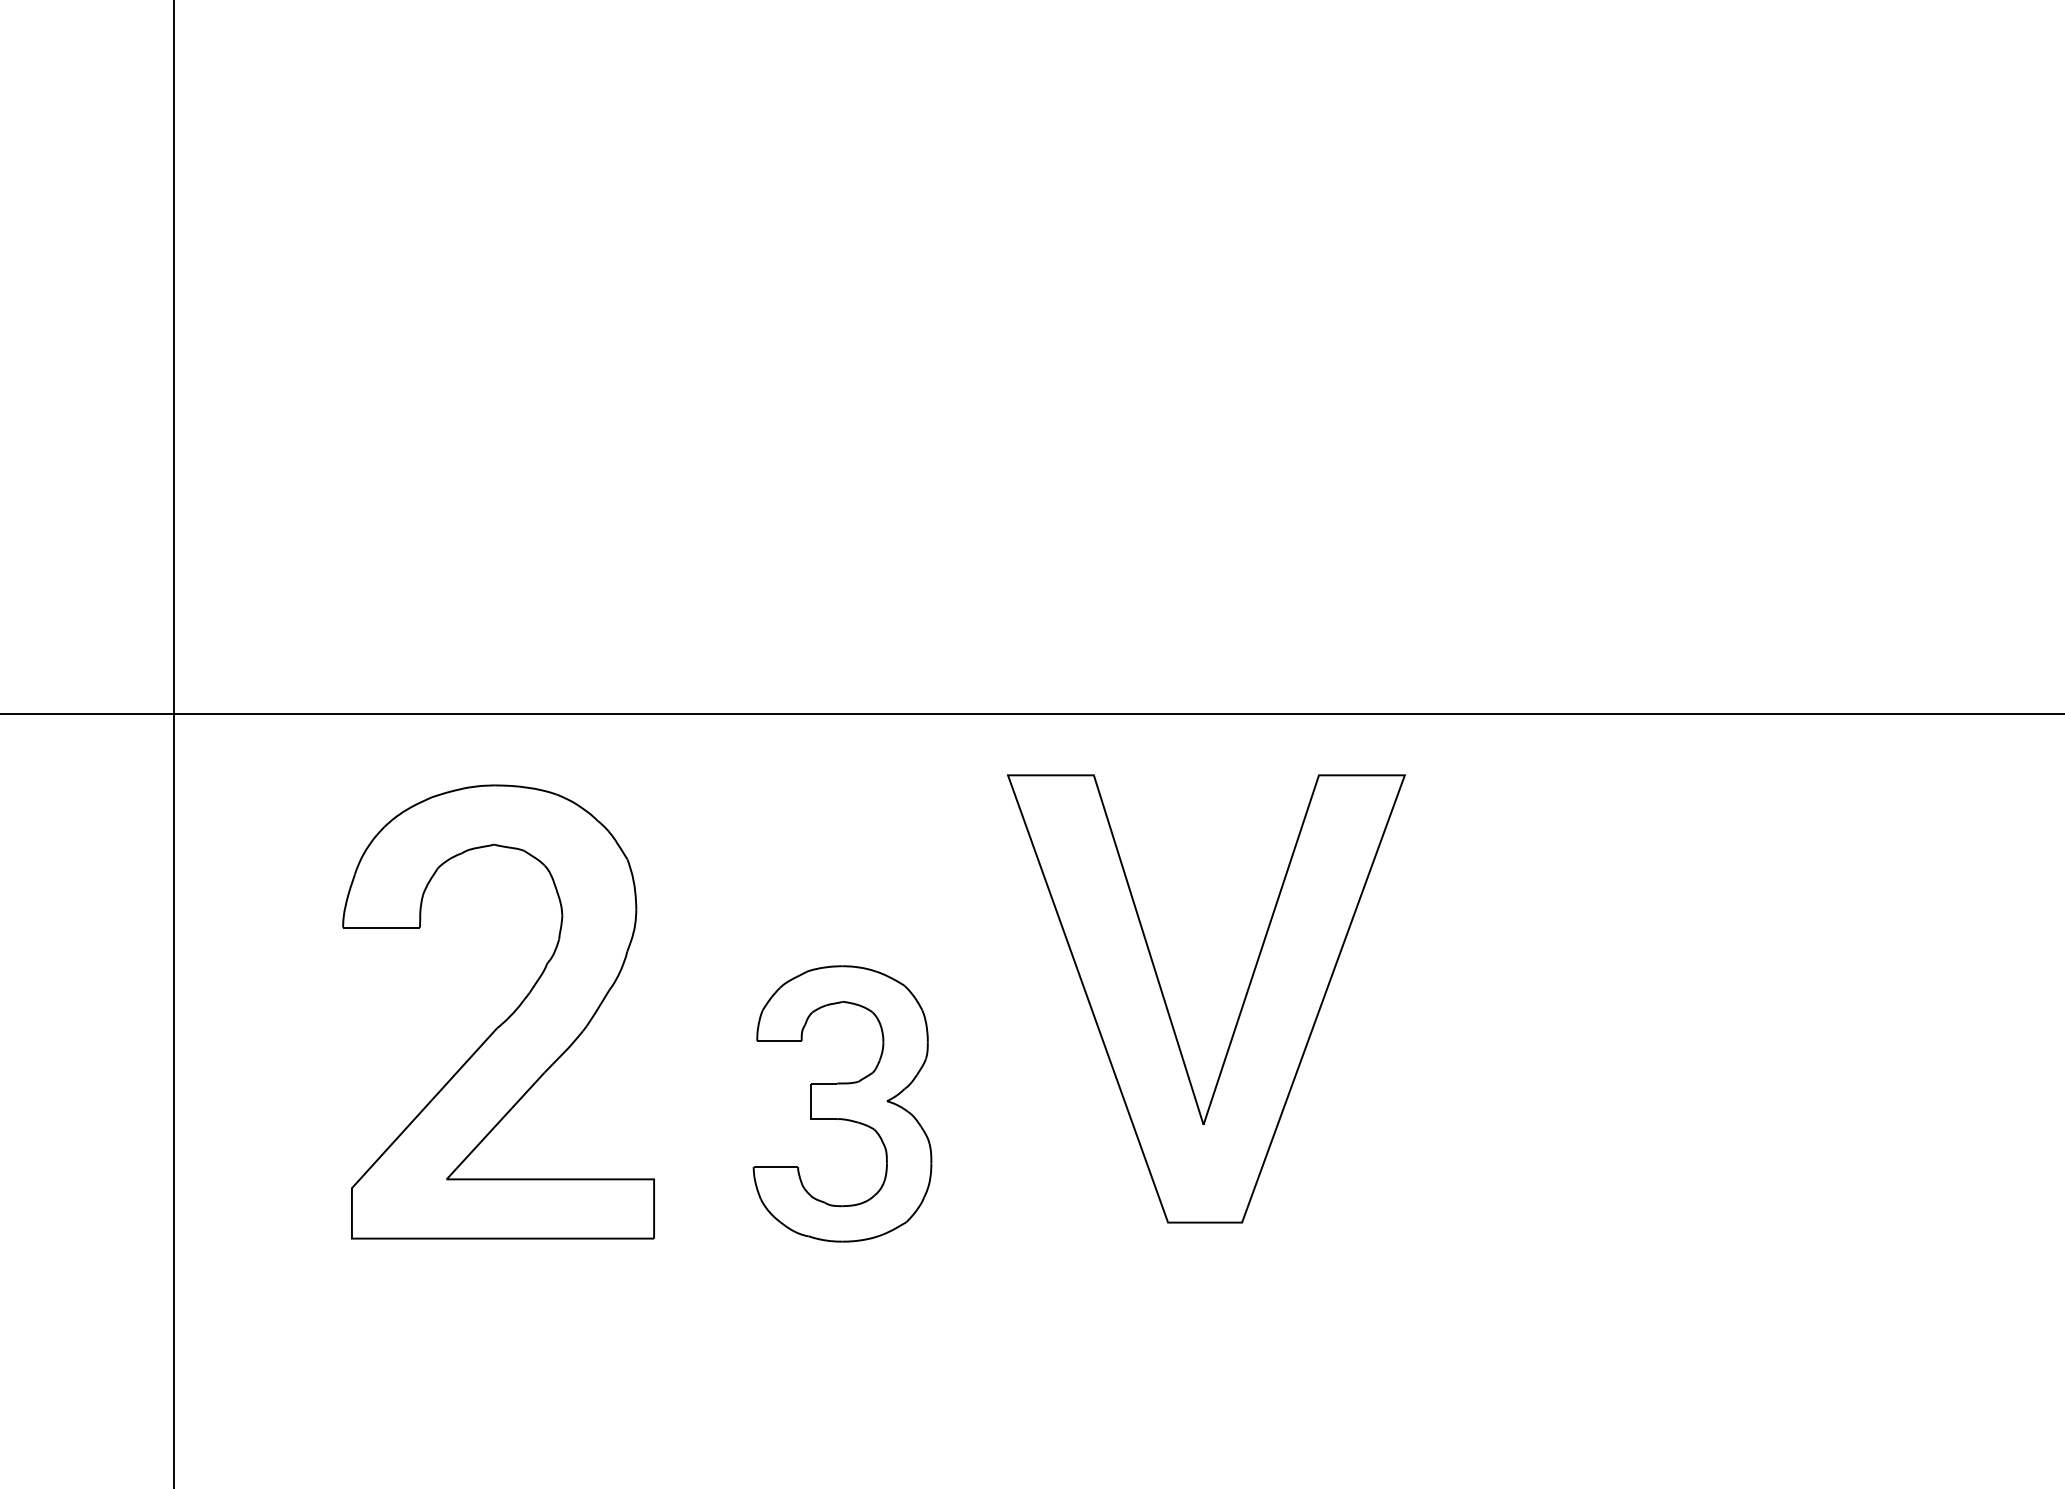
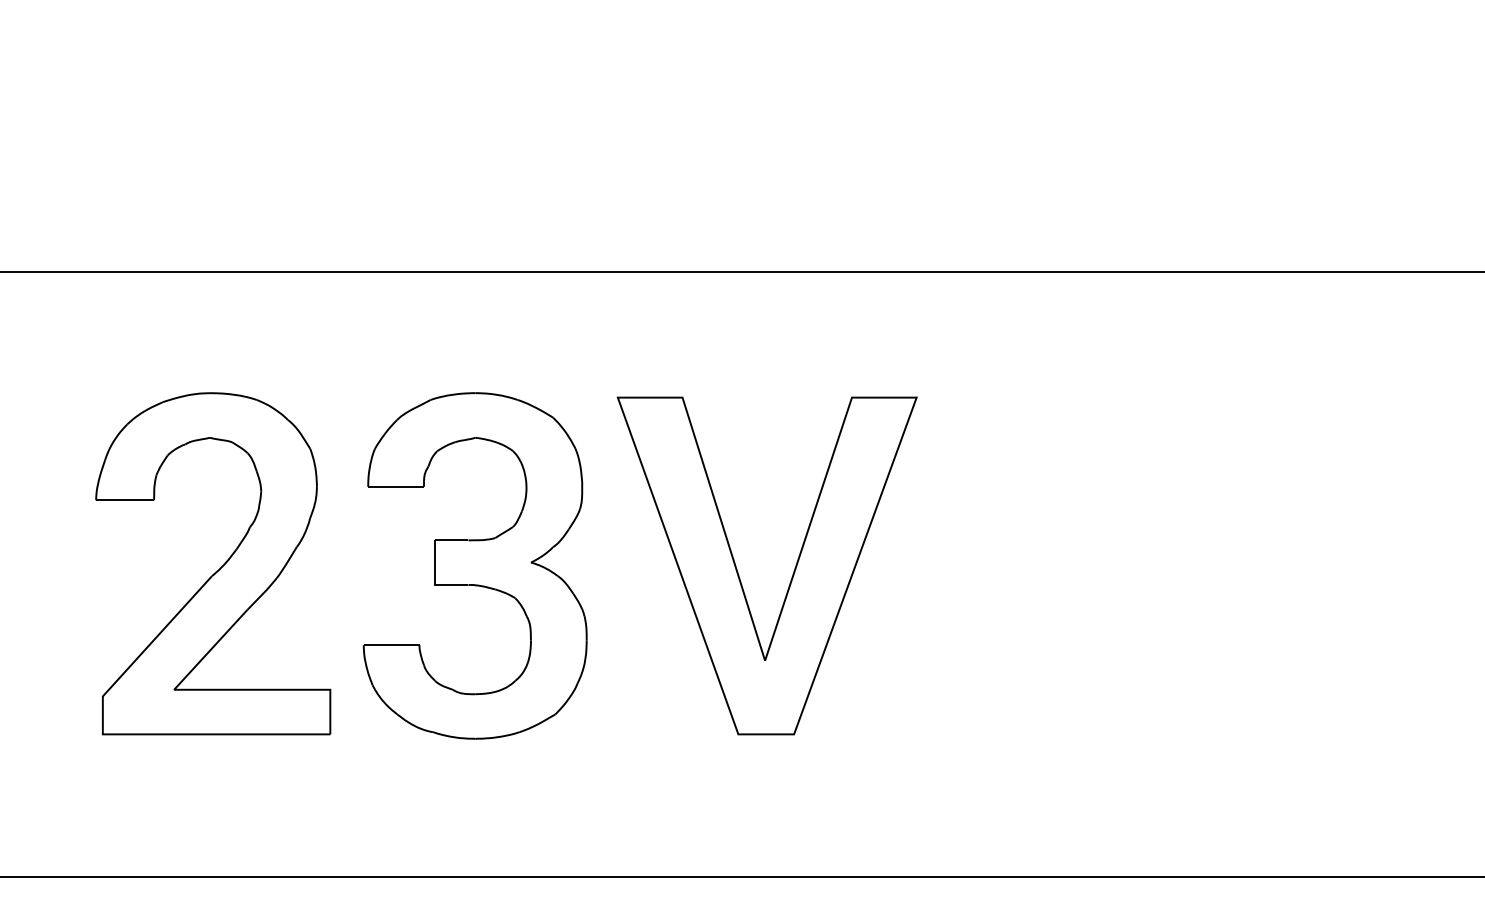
part: (1240, 1009) -> (792, 573), moved
part: (506, 1018) -> (219, 568), moved
part: (842, 1103) -> (475, 565), size x1.67

